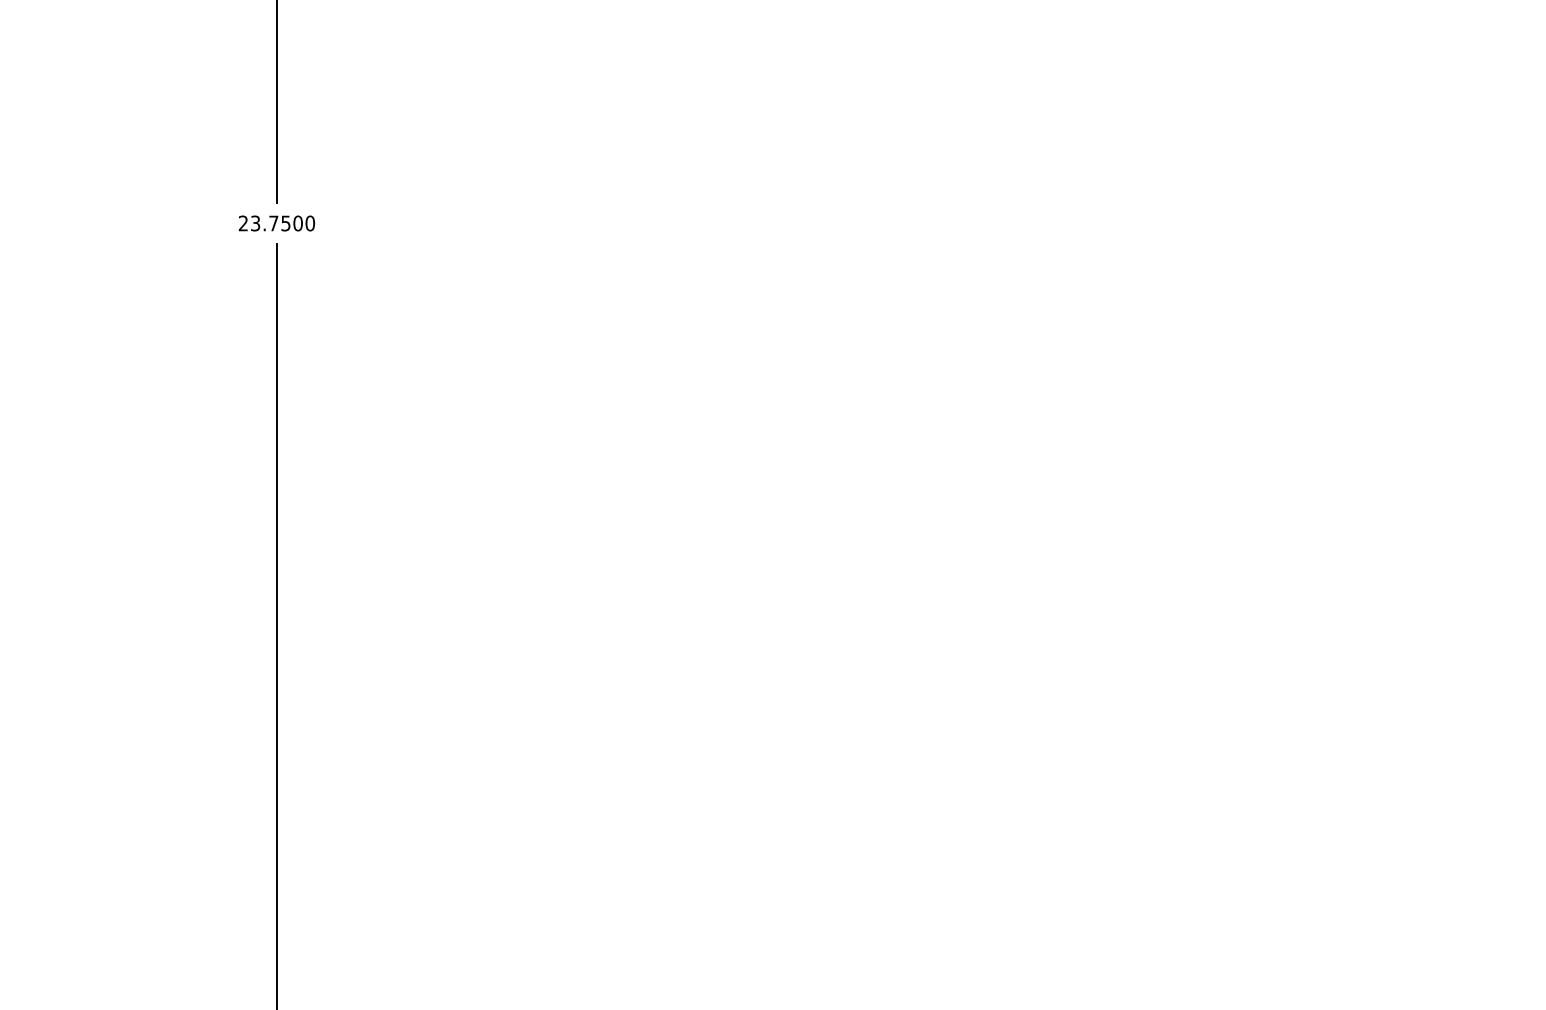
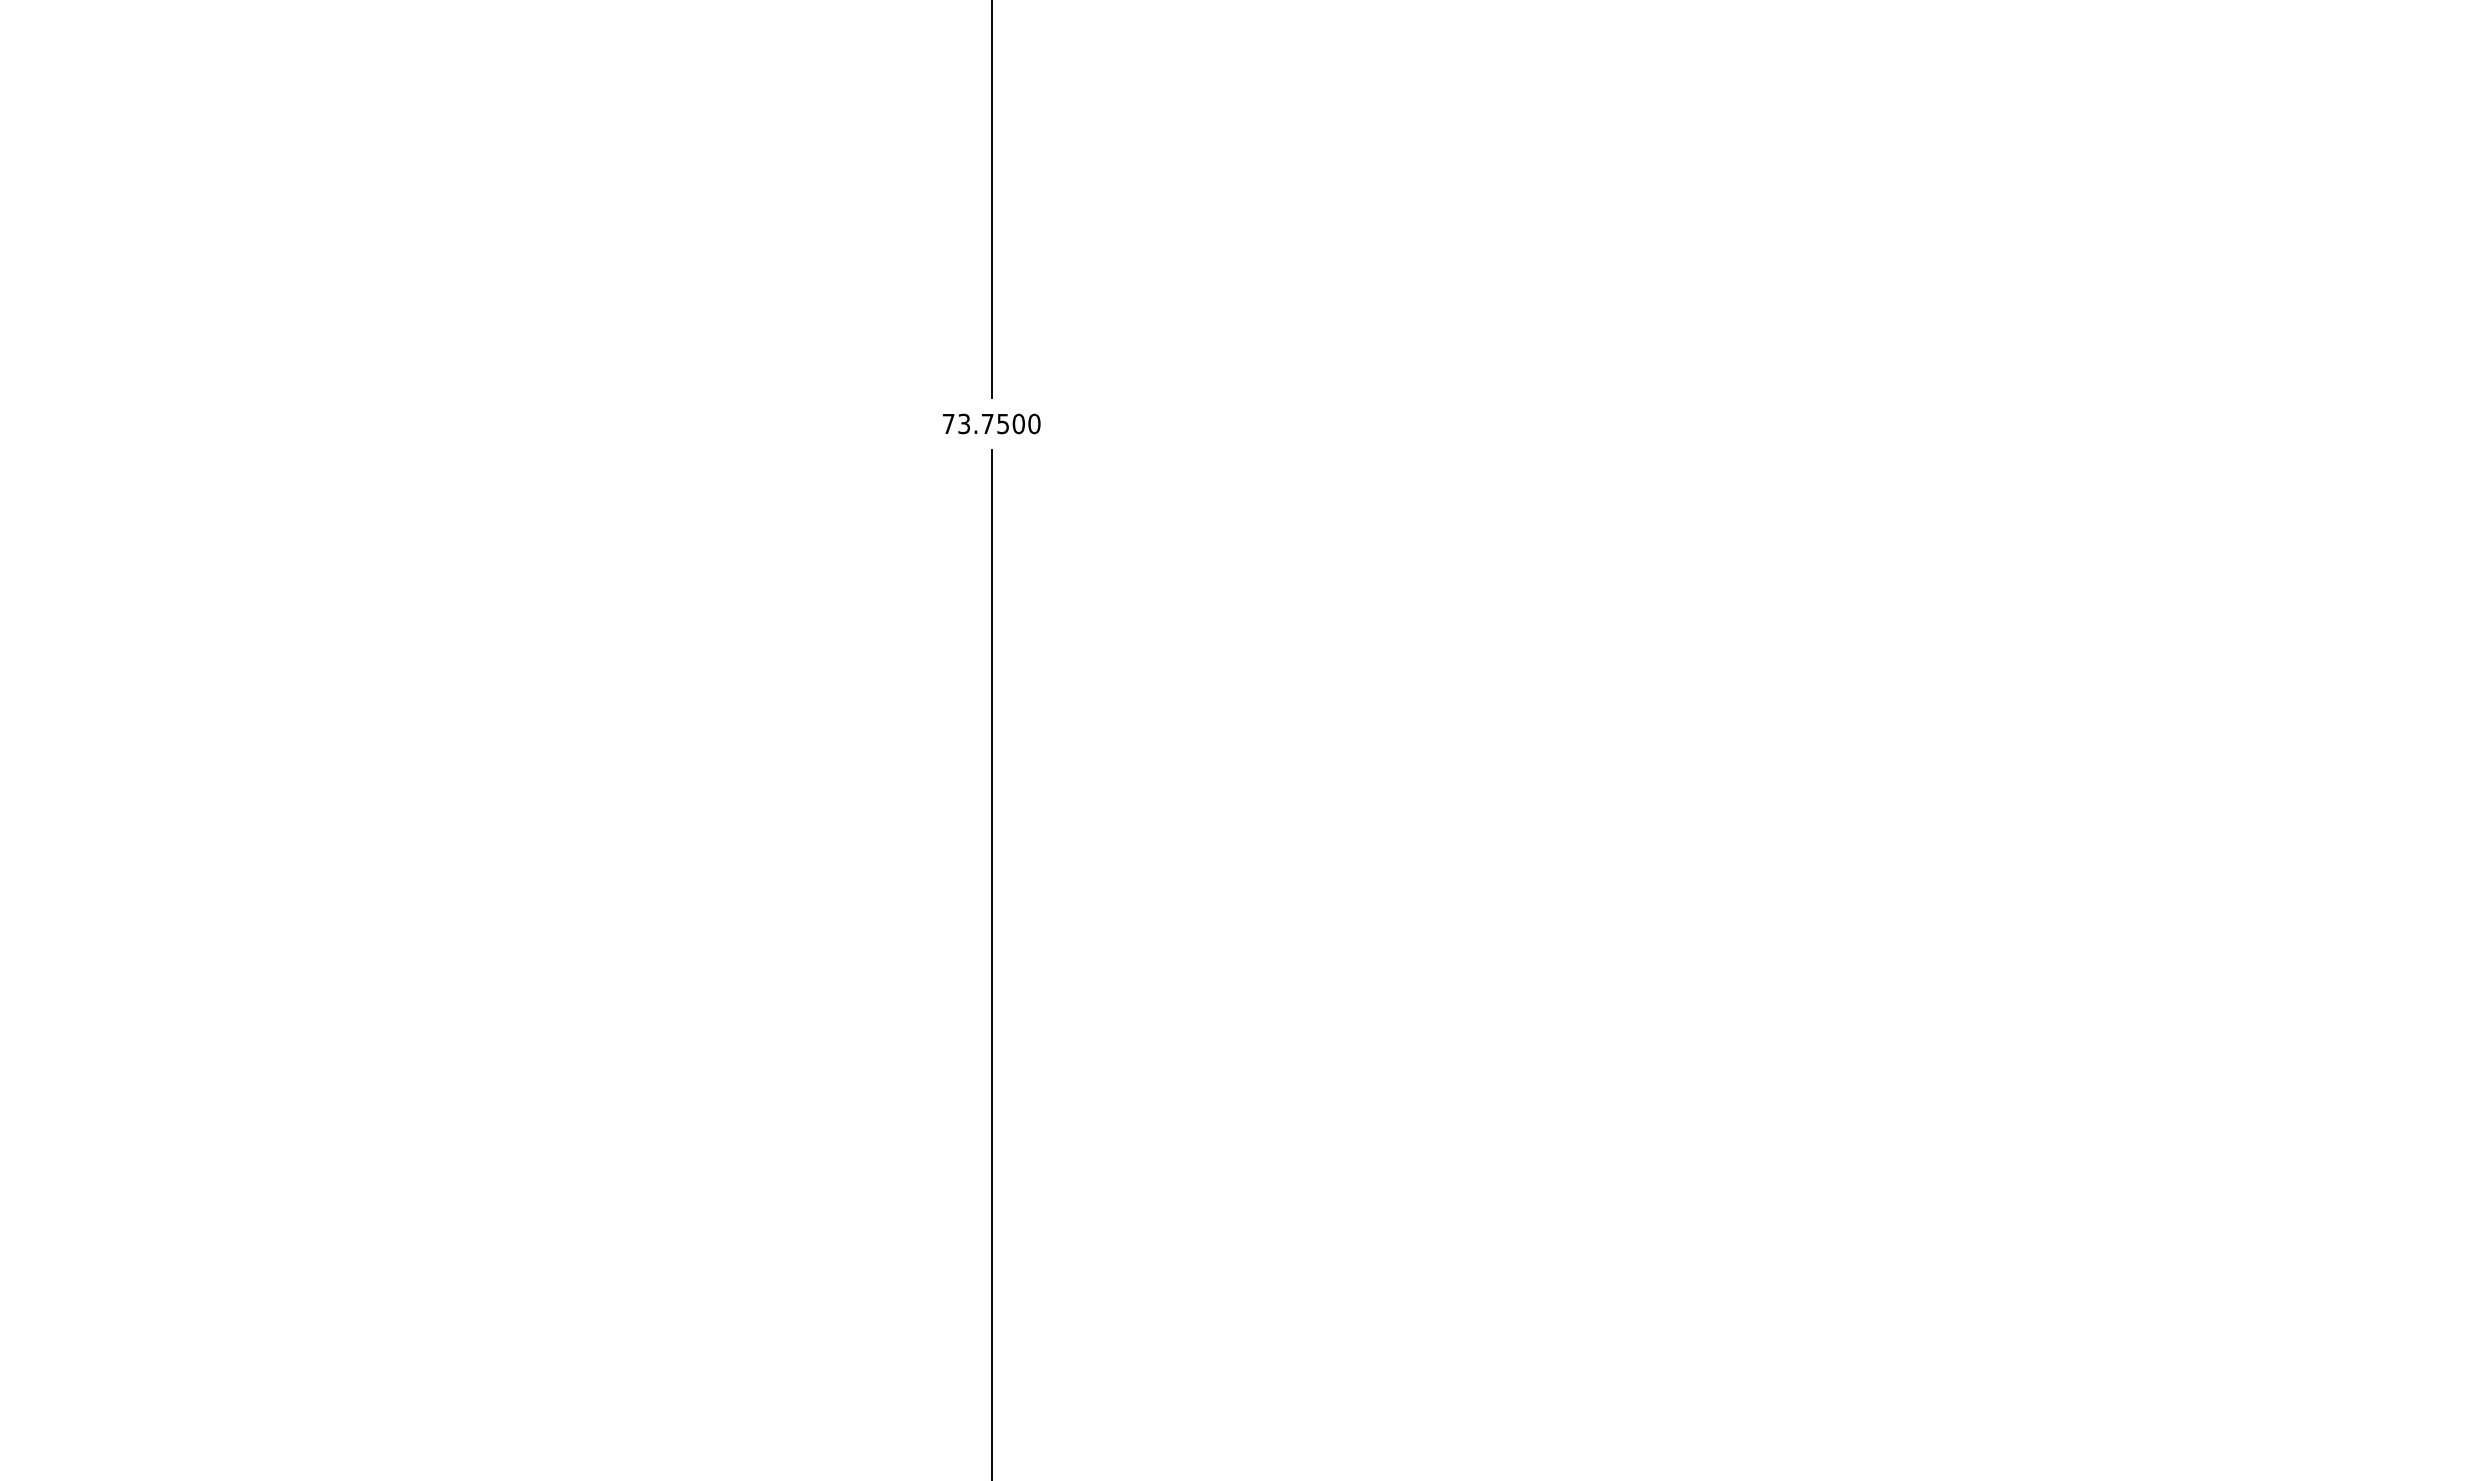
text: (243, 223) -> (948, 423), 23.7500 -> 73.7500

